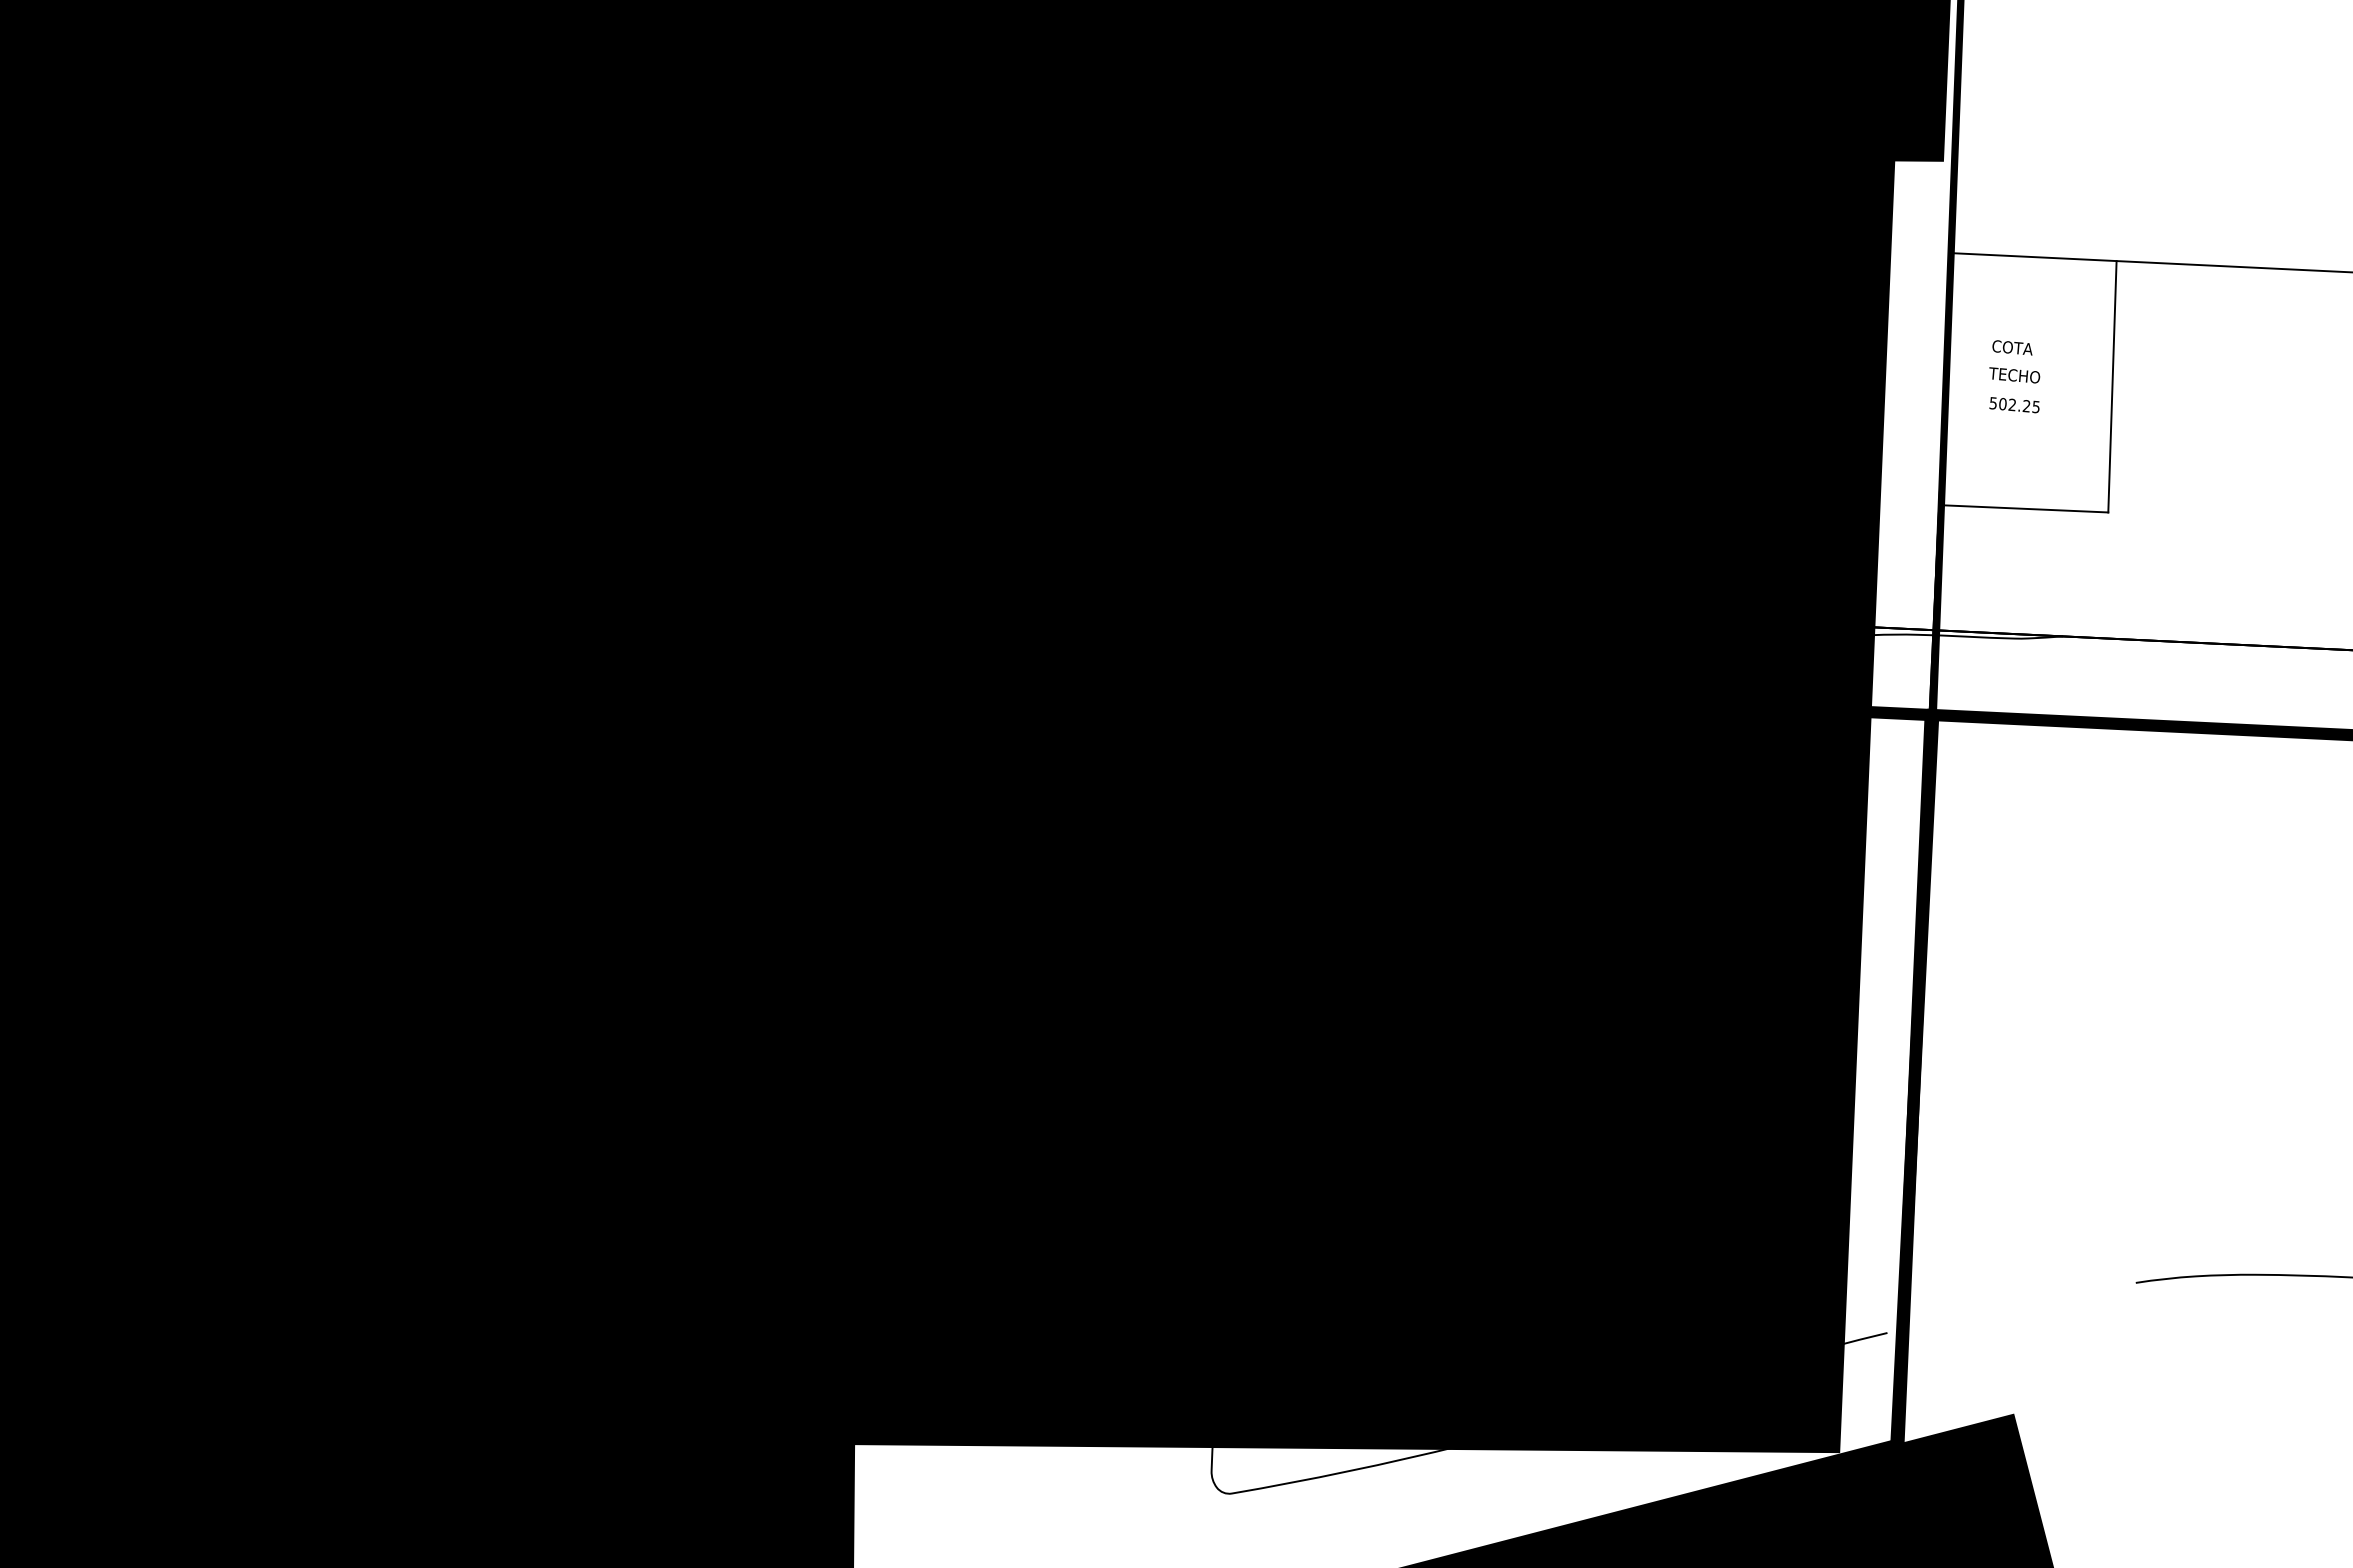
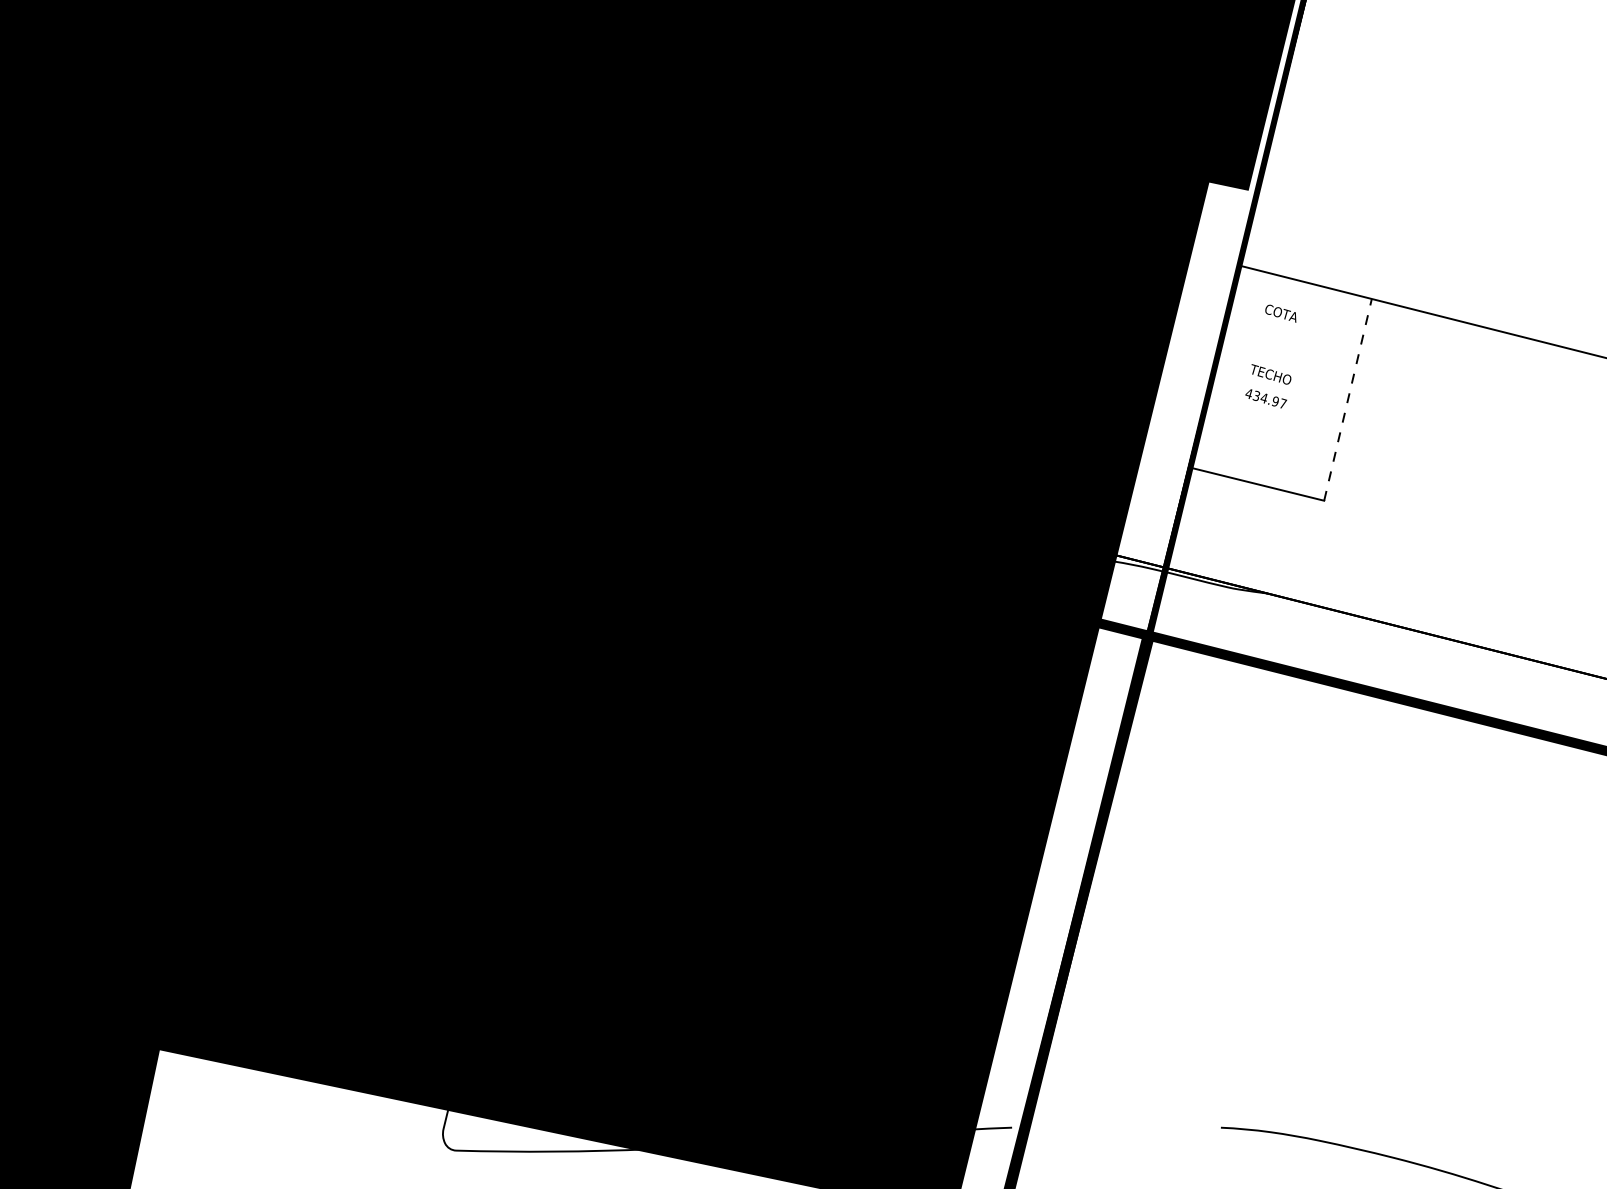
text: (2012, 347) -> (1281, 313), moved
line: (2112, 386) -> (1348, 399), solid -> dashed
text: (2014, 405) -> (1265, 399), 502.25 -> 434.97

